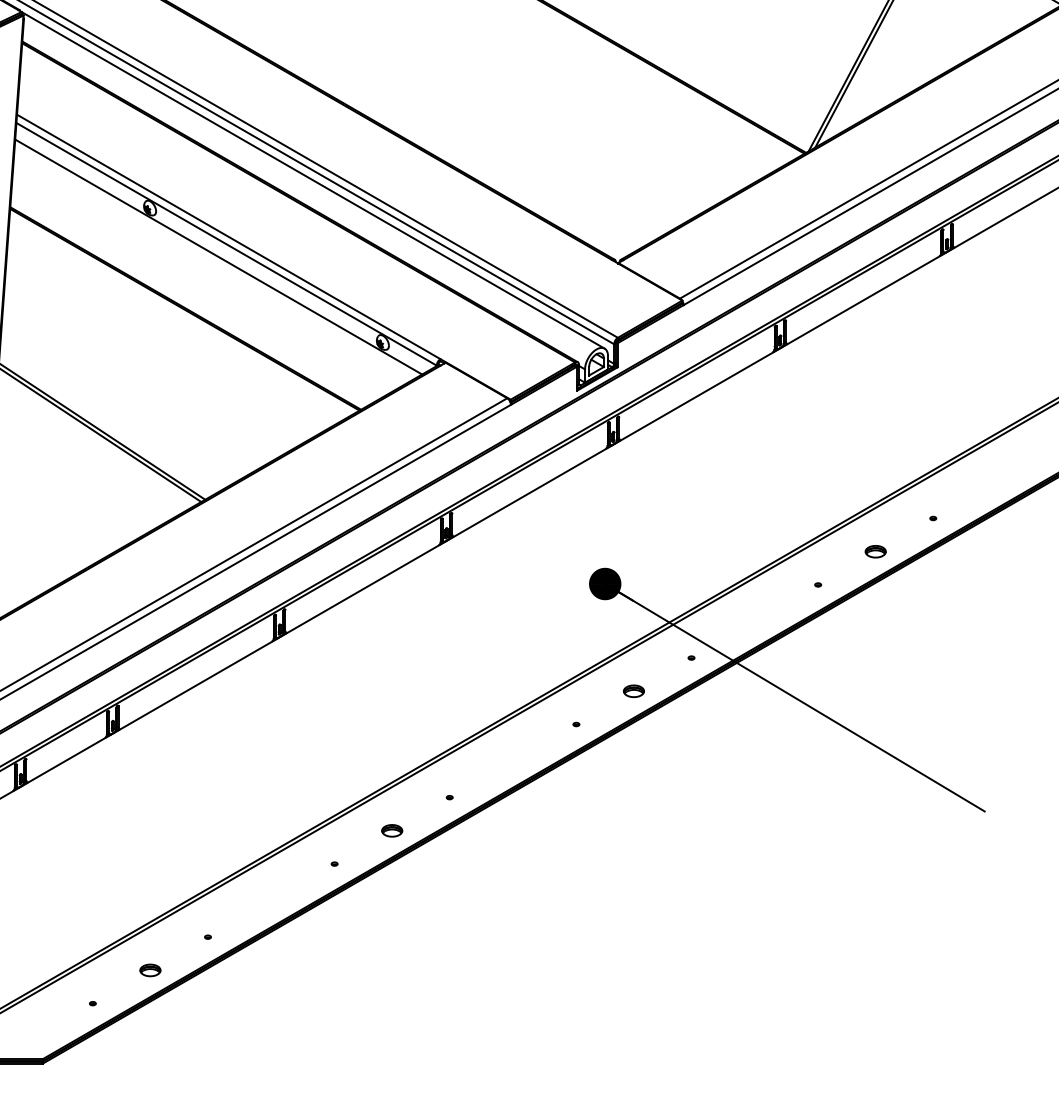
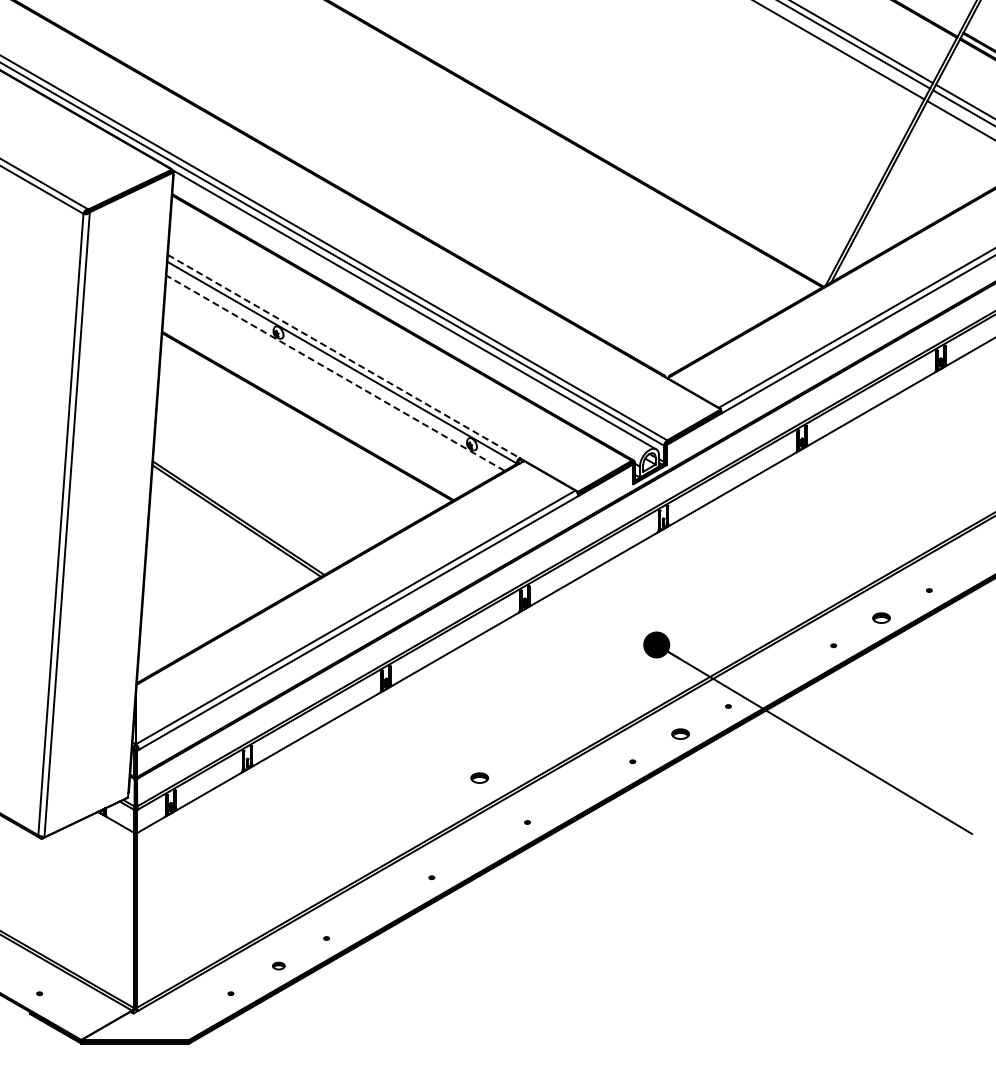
line: (229, 236) -> (344, 356), solid -> dashed
line: (218, 257) -> (335, 373), solid -> dashed
part: (391, 830) -> (479, 777), moved
part: (150, 969) -> (278, 965), size x0.7

